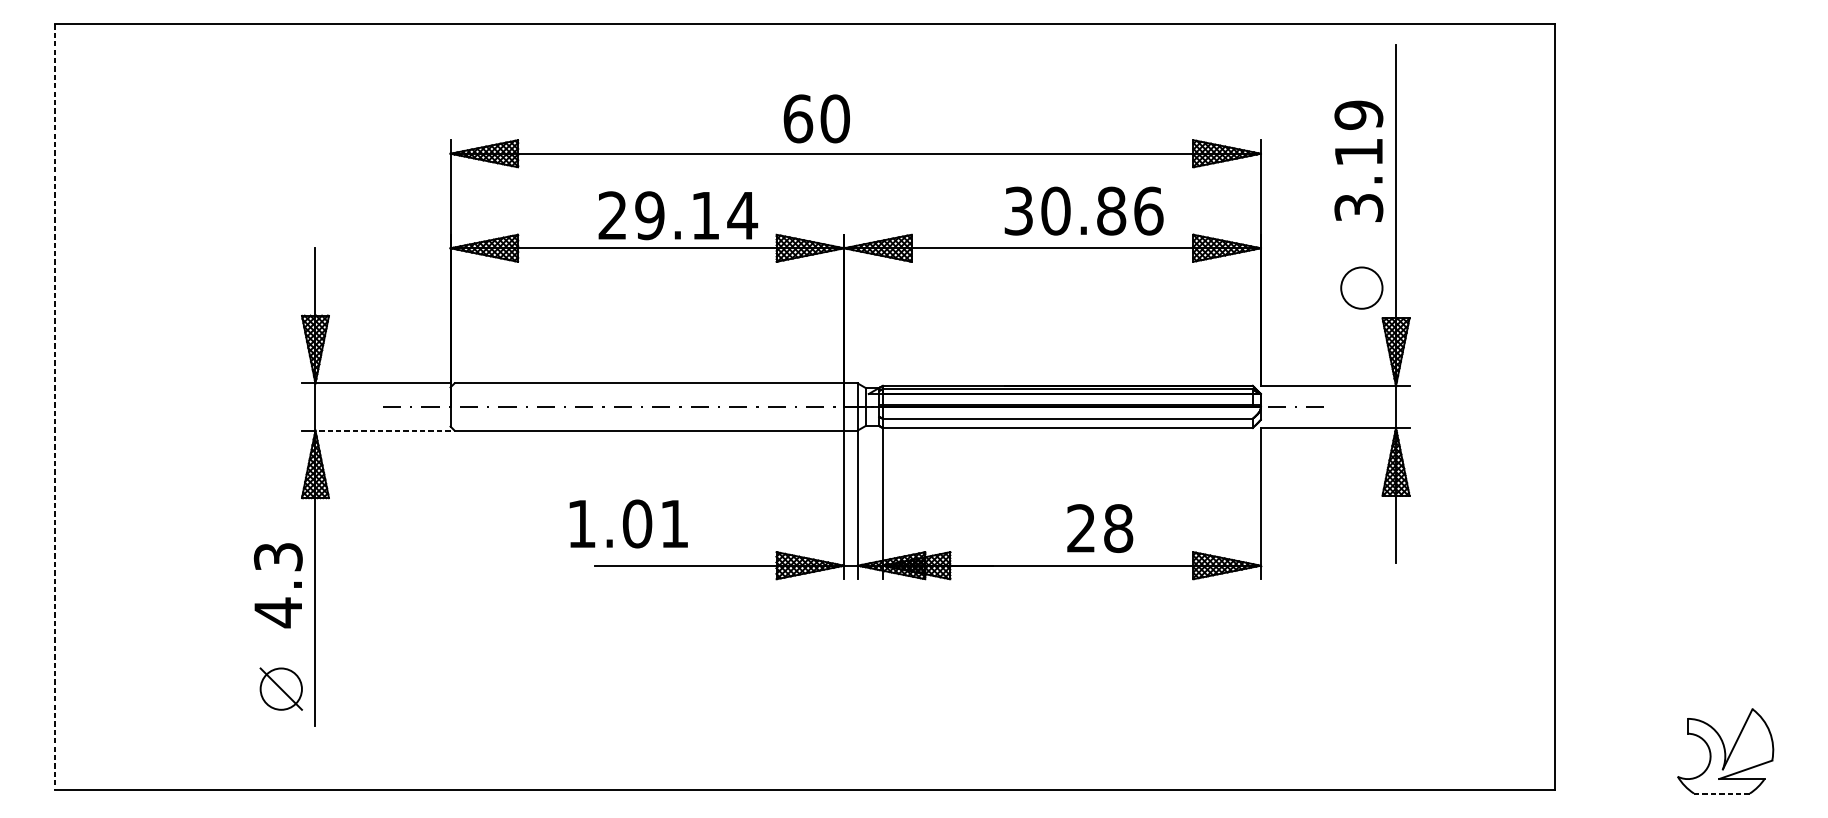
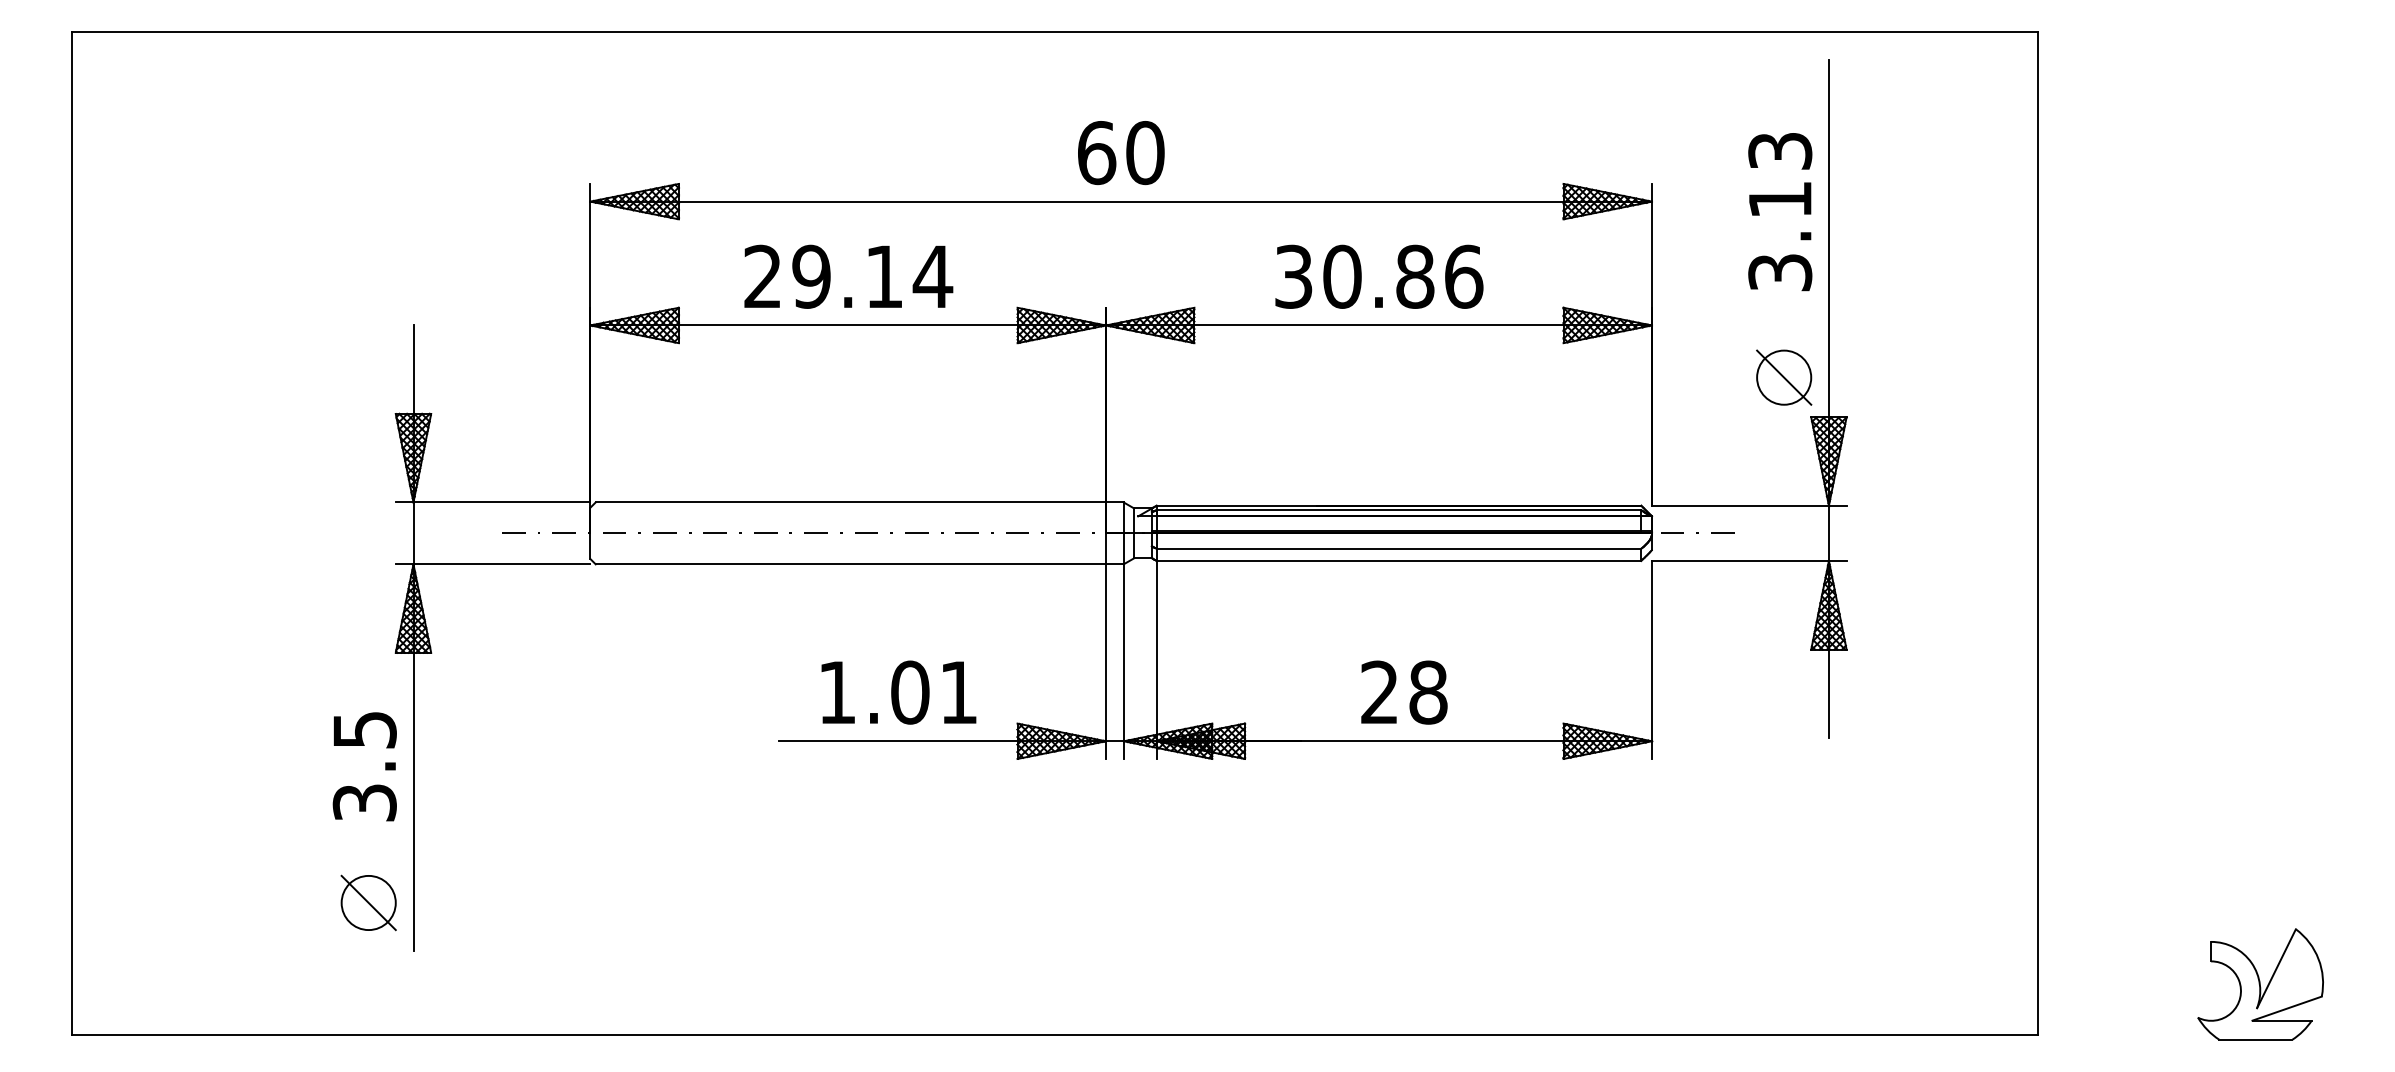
text: (1359, 115) -> (1780, 151), 3.19 -> 3.13
text: (817, 119) -> (1121, 153), moved
text: (1084, 210) -> (1379, 276), moved
text: (678, 215) -> (848, 276), moved
line: (1362, 288) -> (1784, 377), added
line: (54, 407) -> (71, 533), dashed -> solid
line: (382, 430) -> (501, 564), dashed -> solid
text: (628, 523) -> (898, 692), moved
text: (1100, 528) -> (1404, 692), moved
text: (278, 585) -> (364, 767), 4.3 -> 3.5
line: (1721, 793) -> (2255, 1039), dashed -> solid

